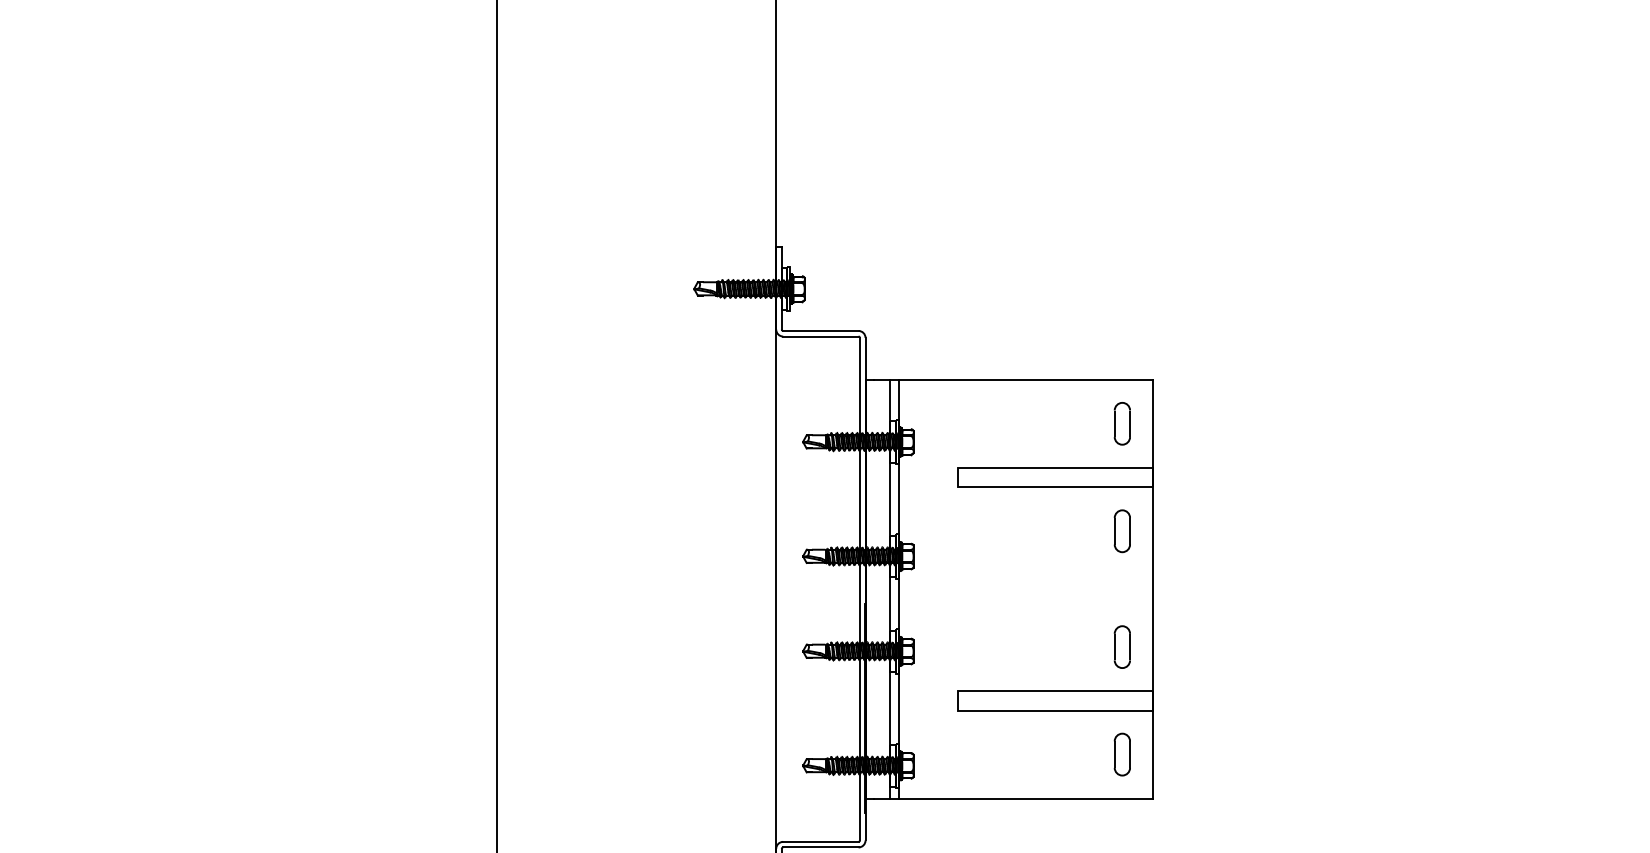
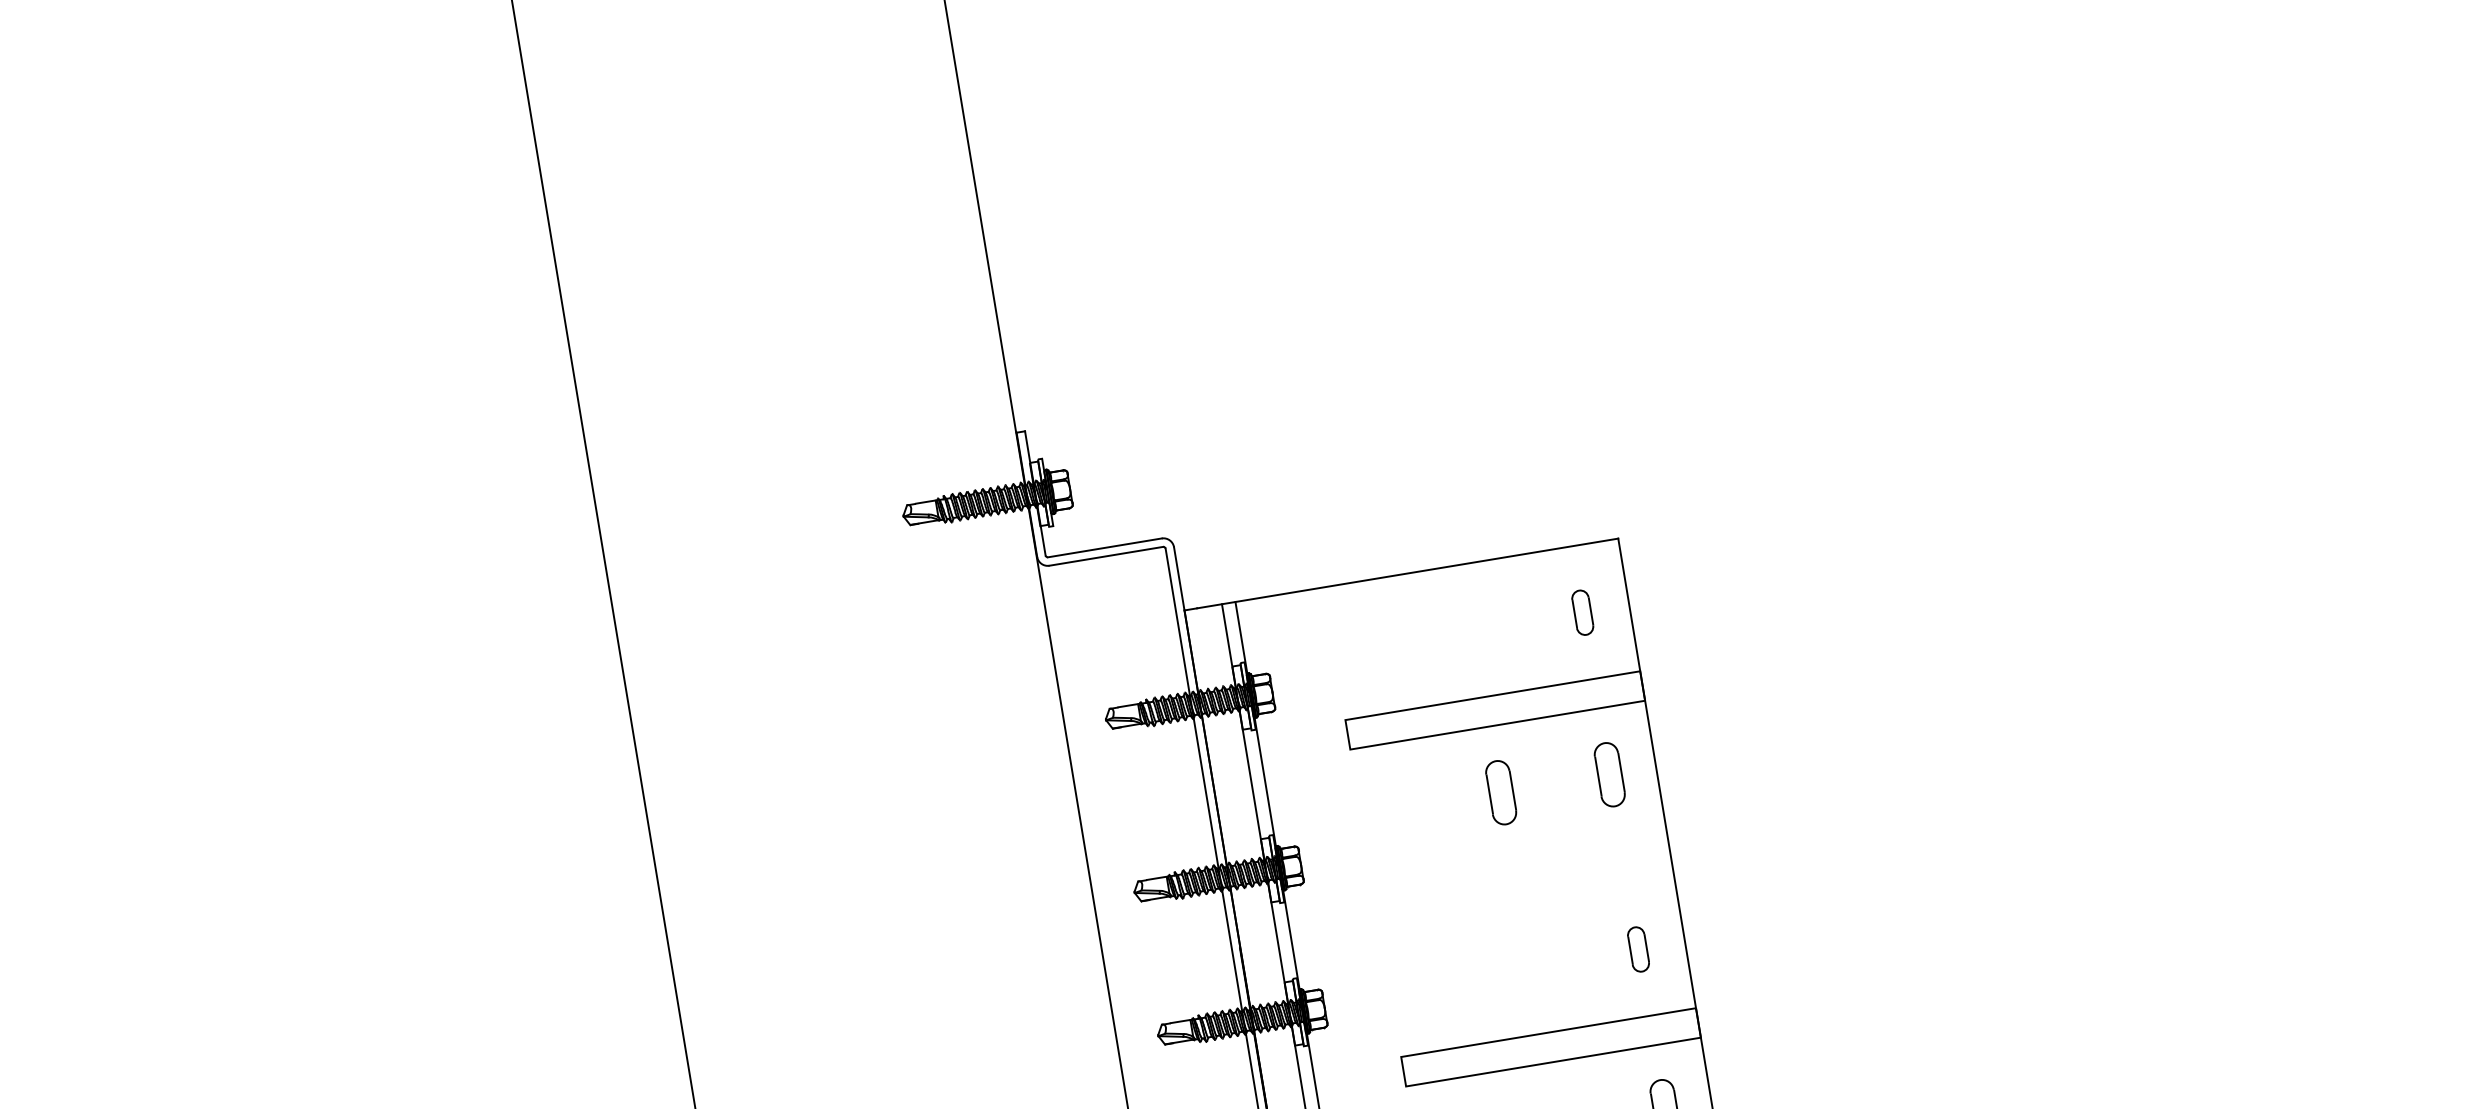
part: (1121, 423) -> (1581, 612), size x0.7
part: (1049, 531) -> (1499, 793), added
part: (1121, 646) -> (1637, 948), size x0.7

